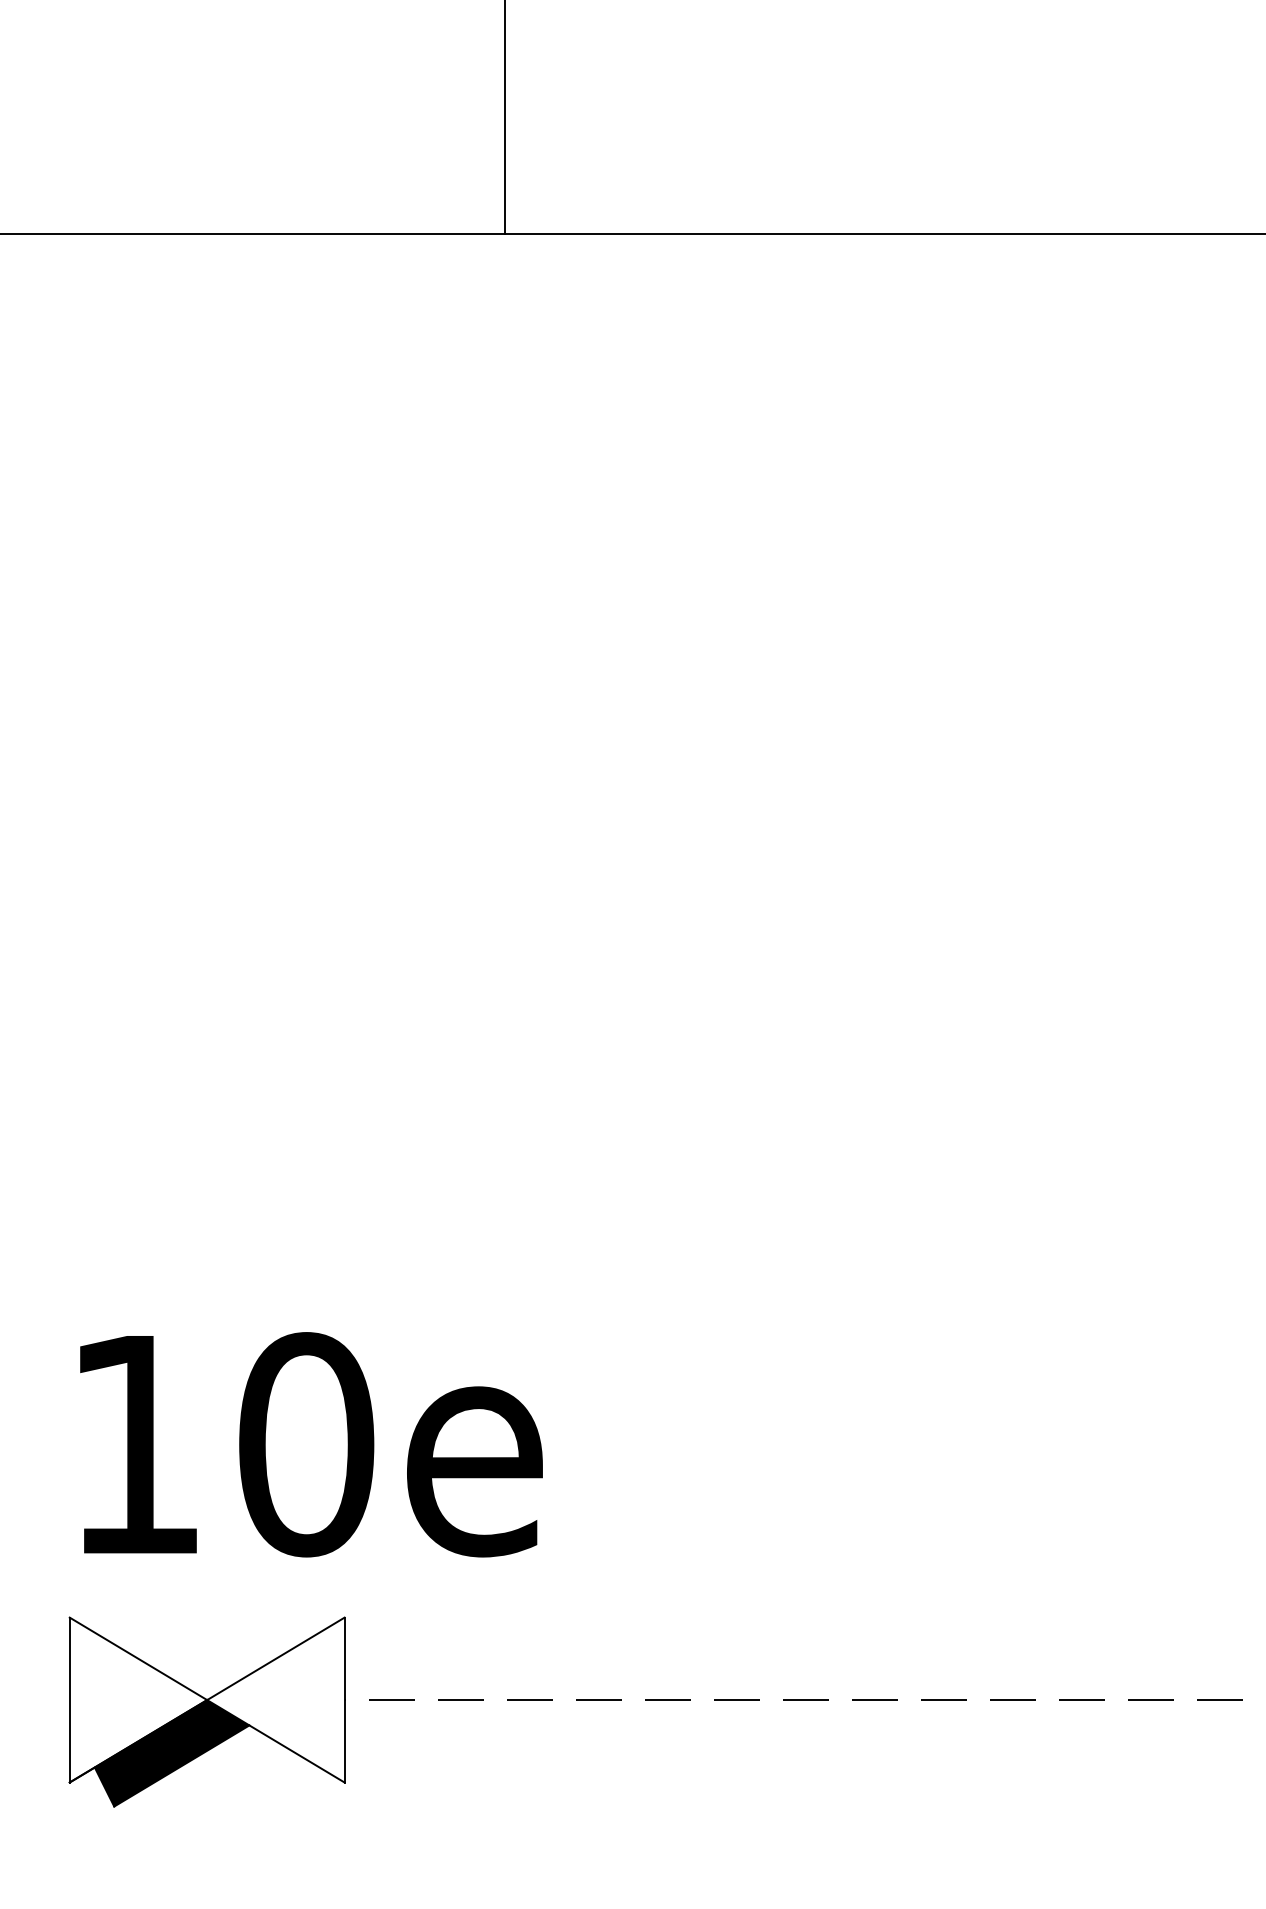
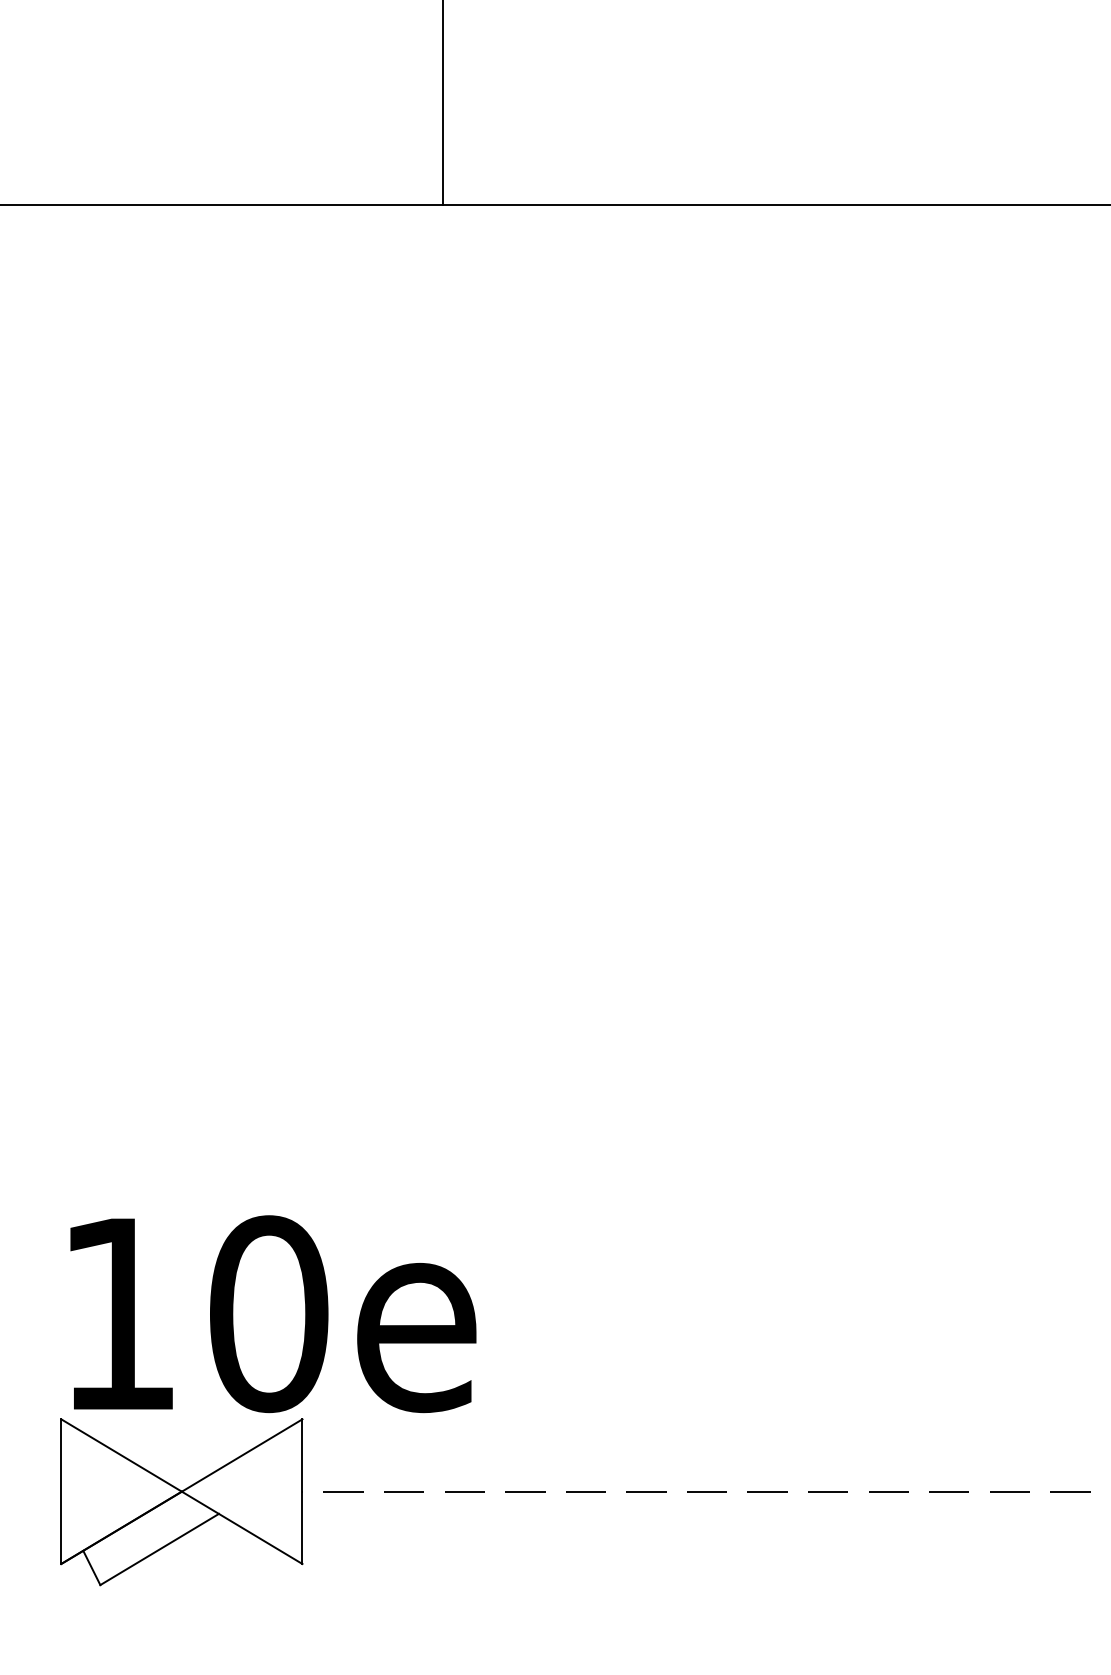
text: (311, 1444) -> (273, 1313), moved
fill: (171, 1753) -> (150, 1538), removed

